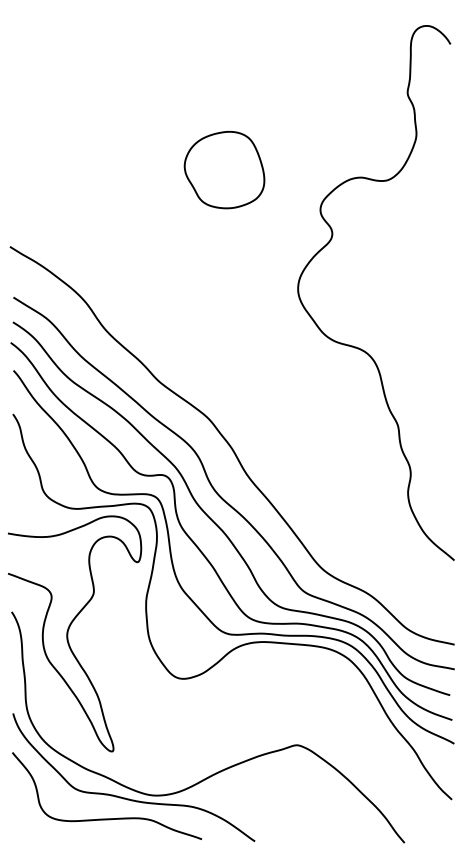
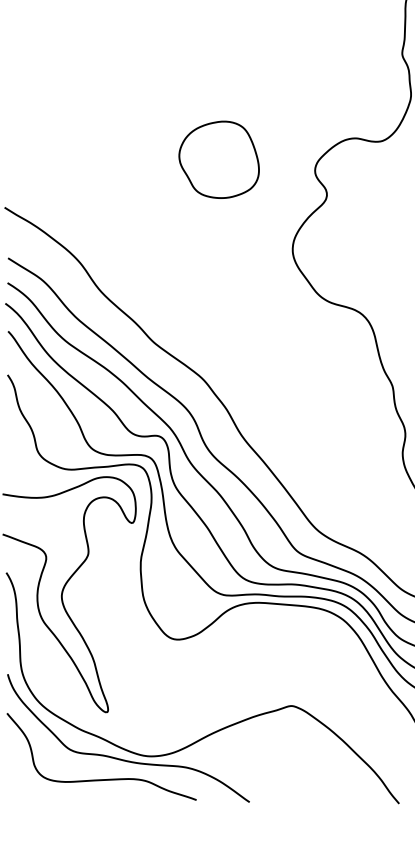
part: (224, 170) -> (219, 160), moved

